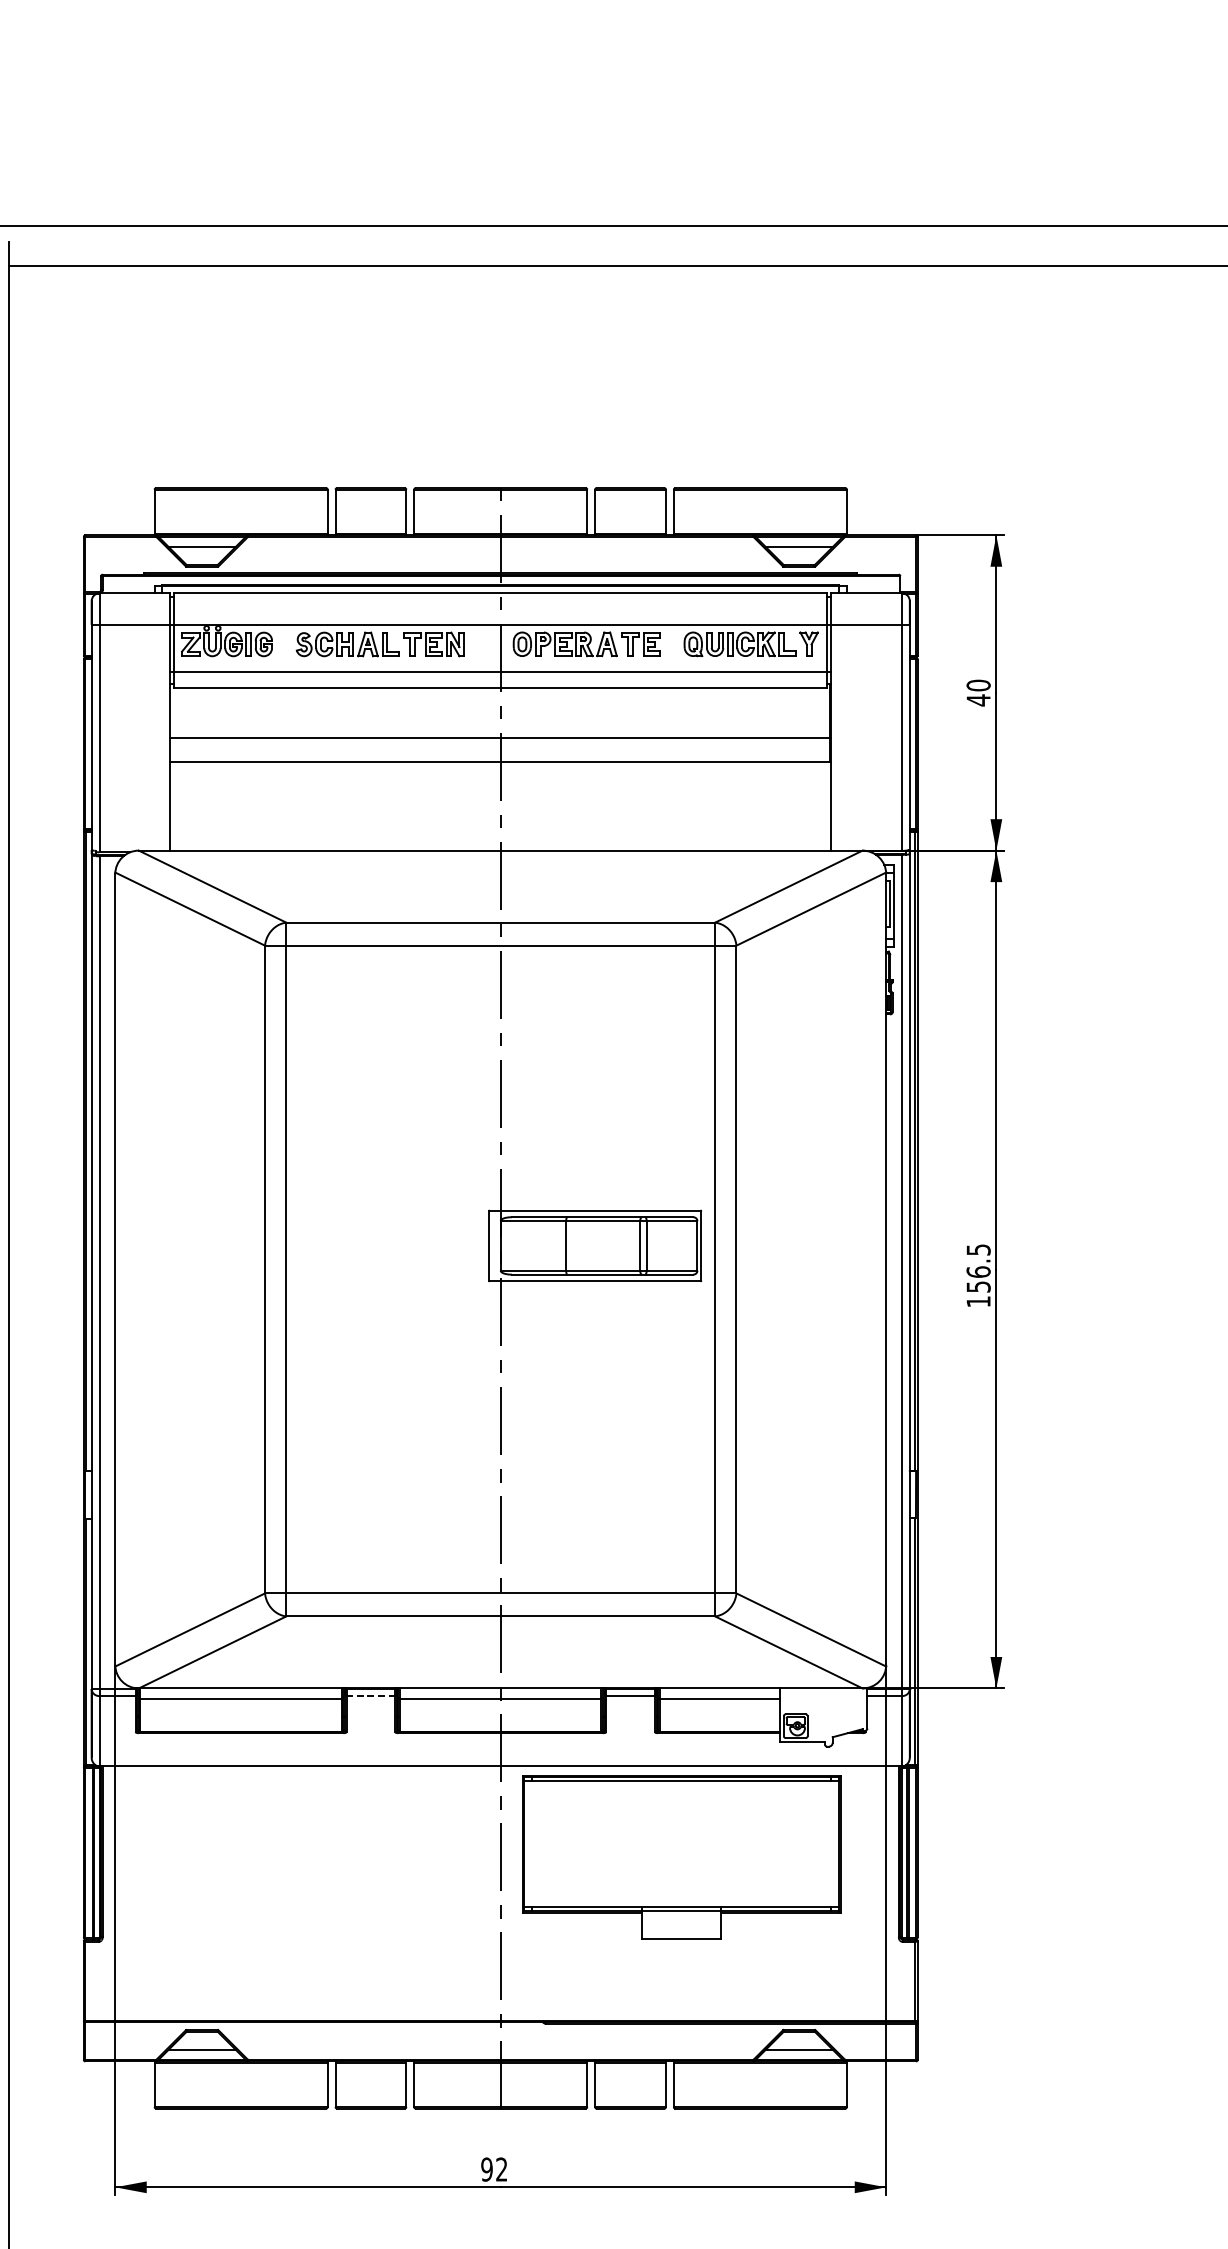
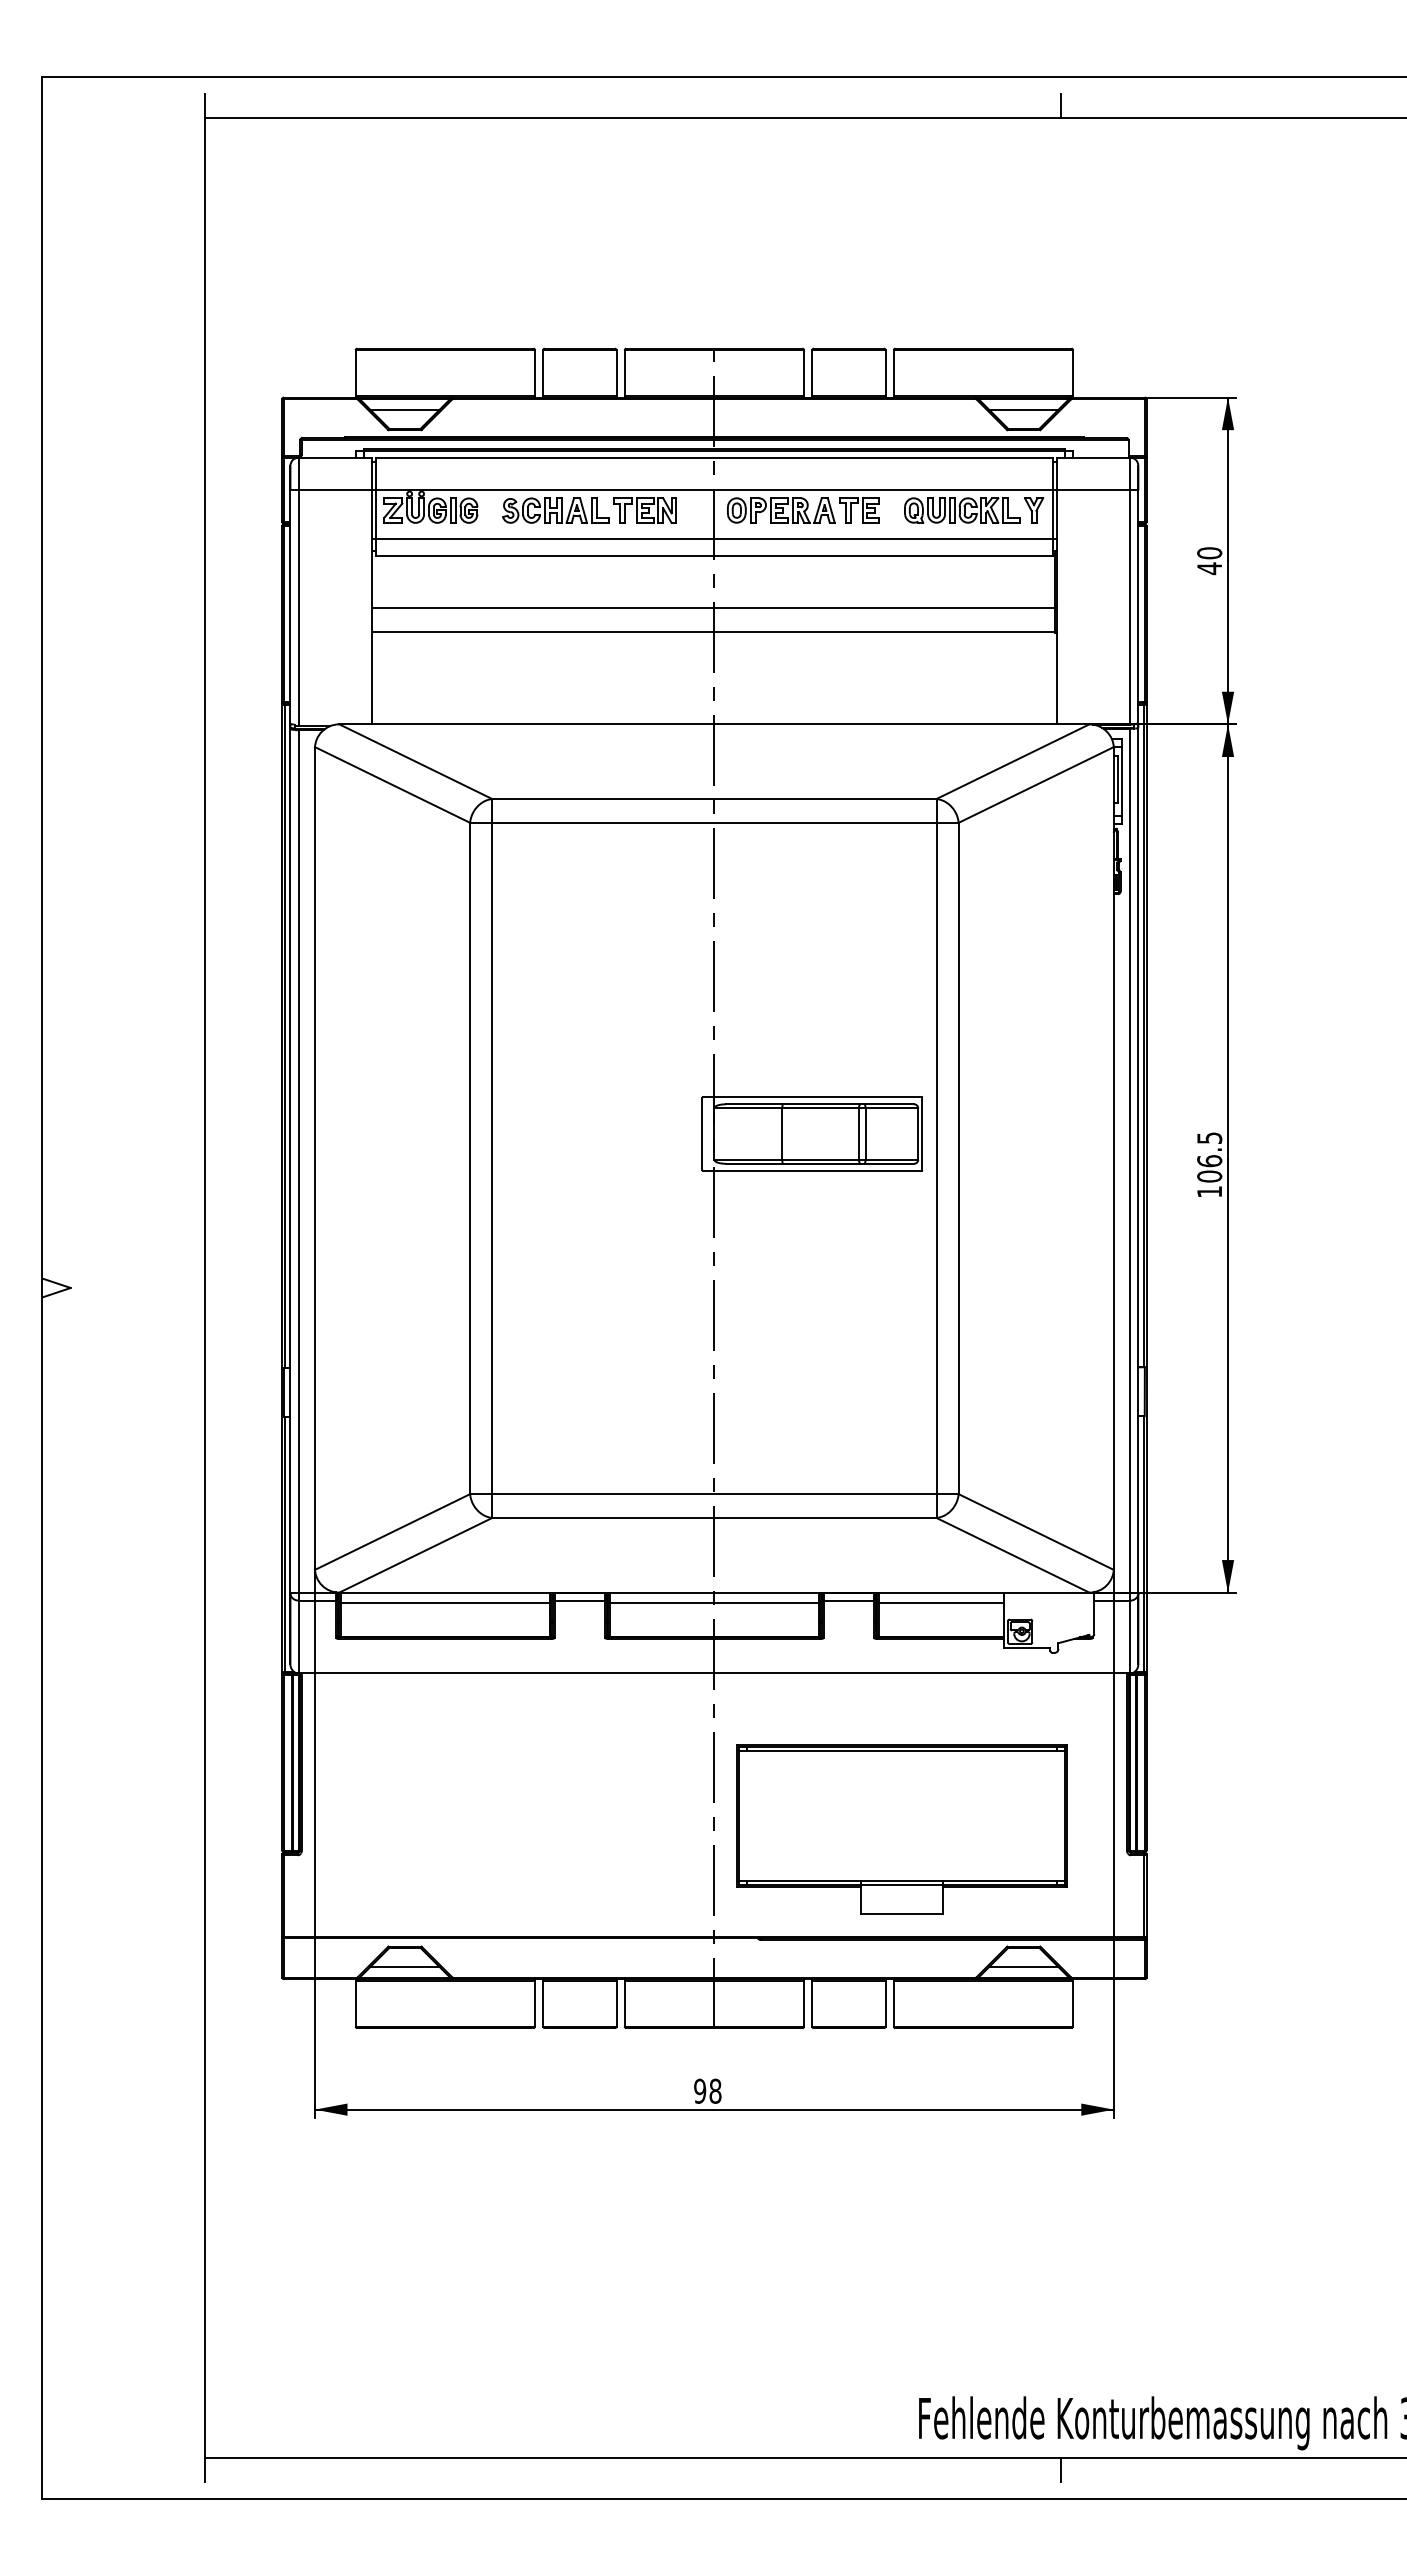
line: (835, 253) -> (1061, 105), added
text: (978, 1286) -> (1209, 1176), 156.5 -> 106.5
line: (370, 1696) -> (579, 1600), dashed -> solid
part: (681, 1857) -> (901, 1829), moved
text: (501, 2168) -> (715, 2090), 92 -> 98

